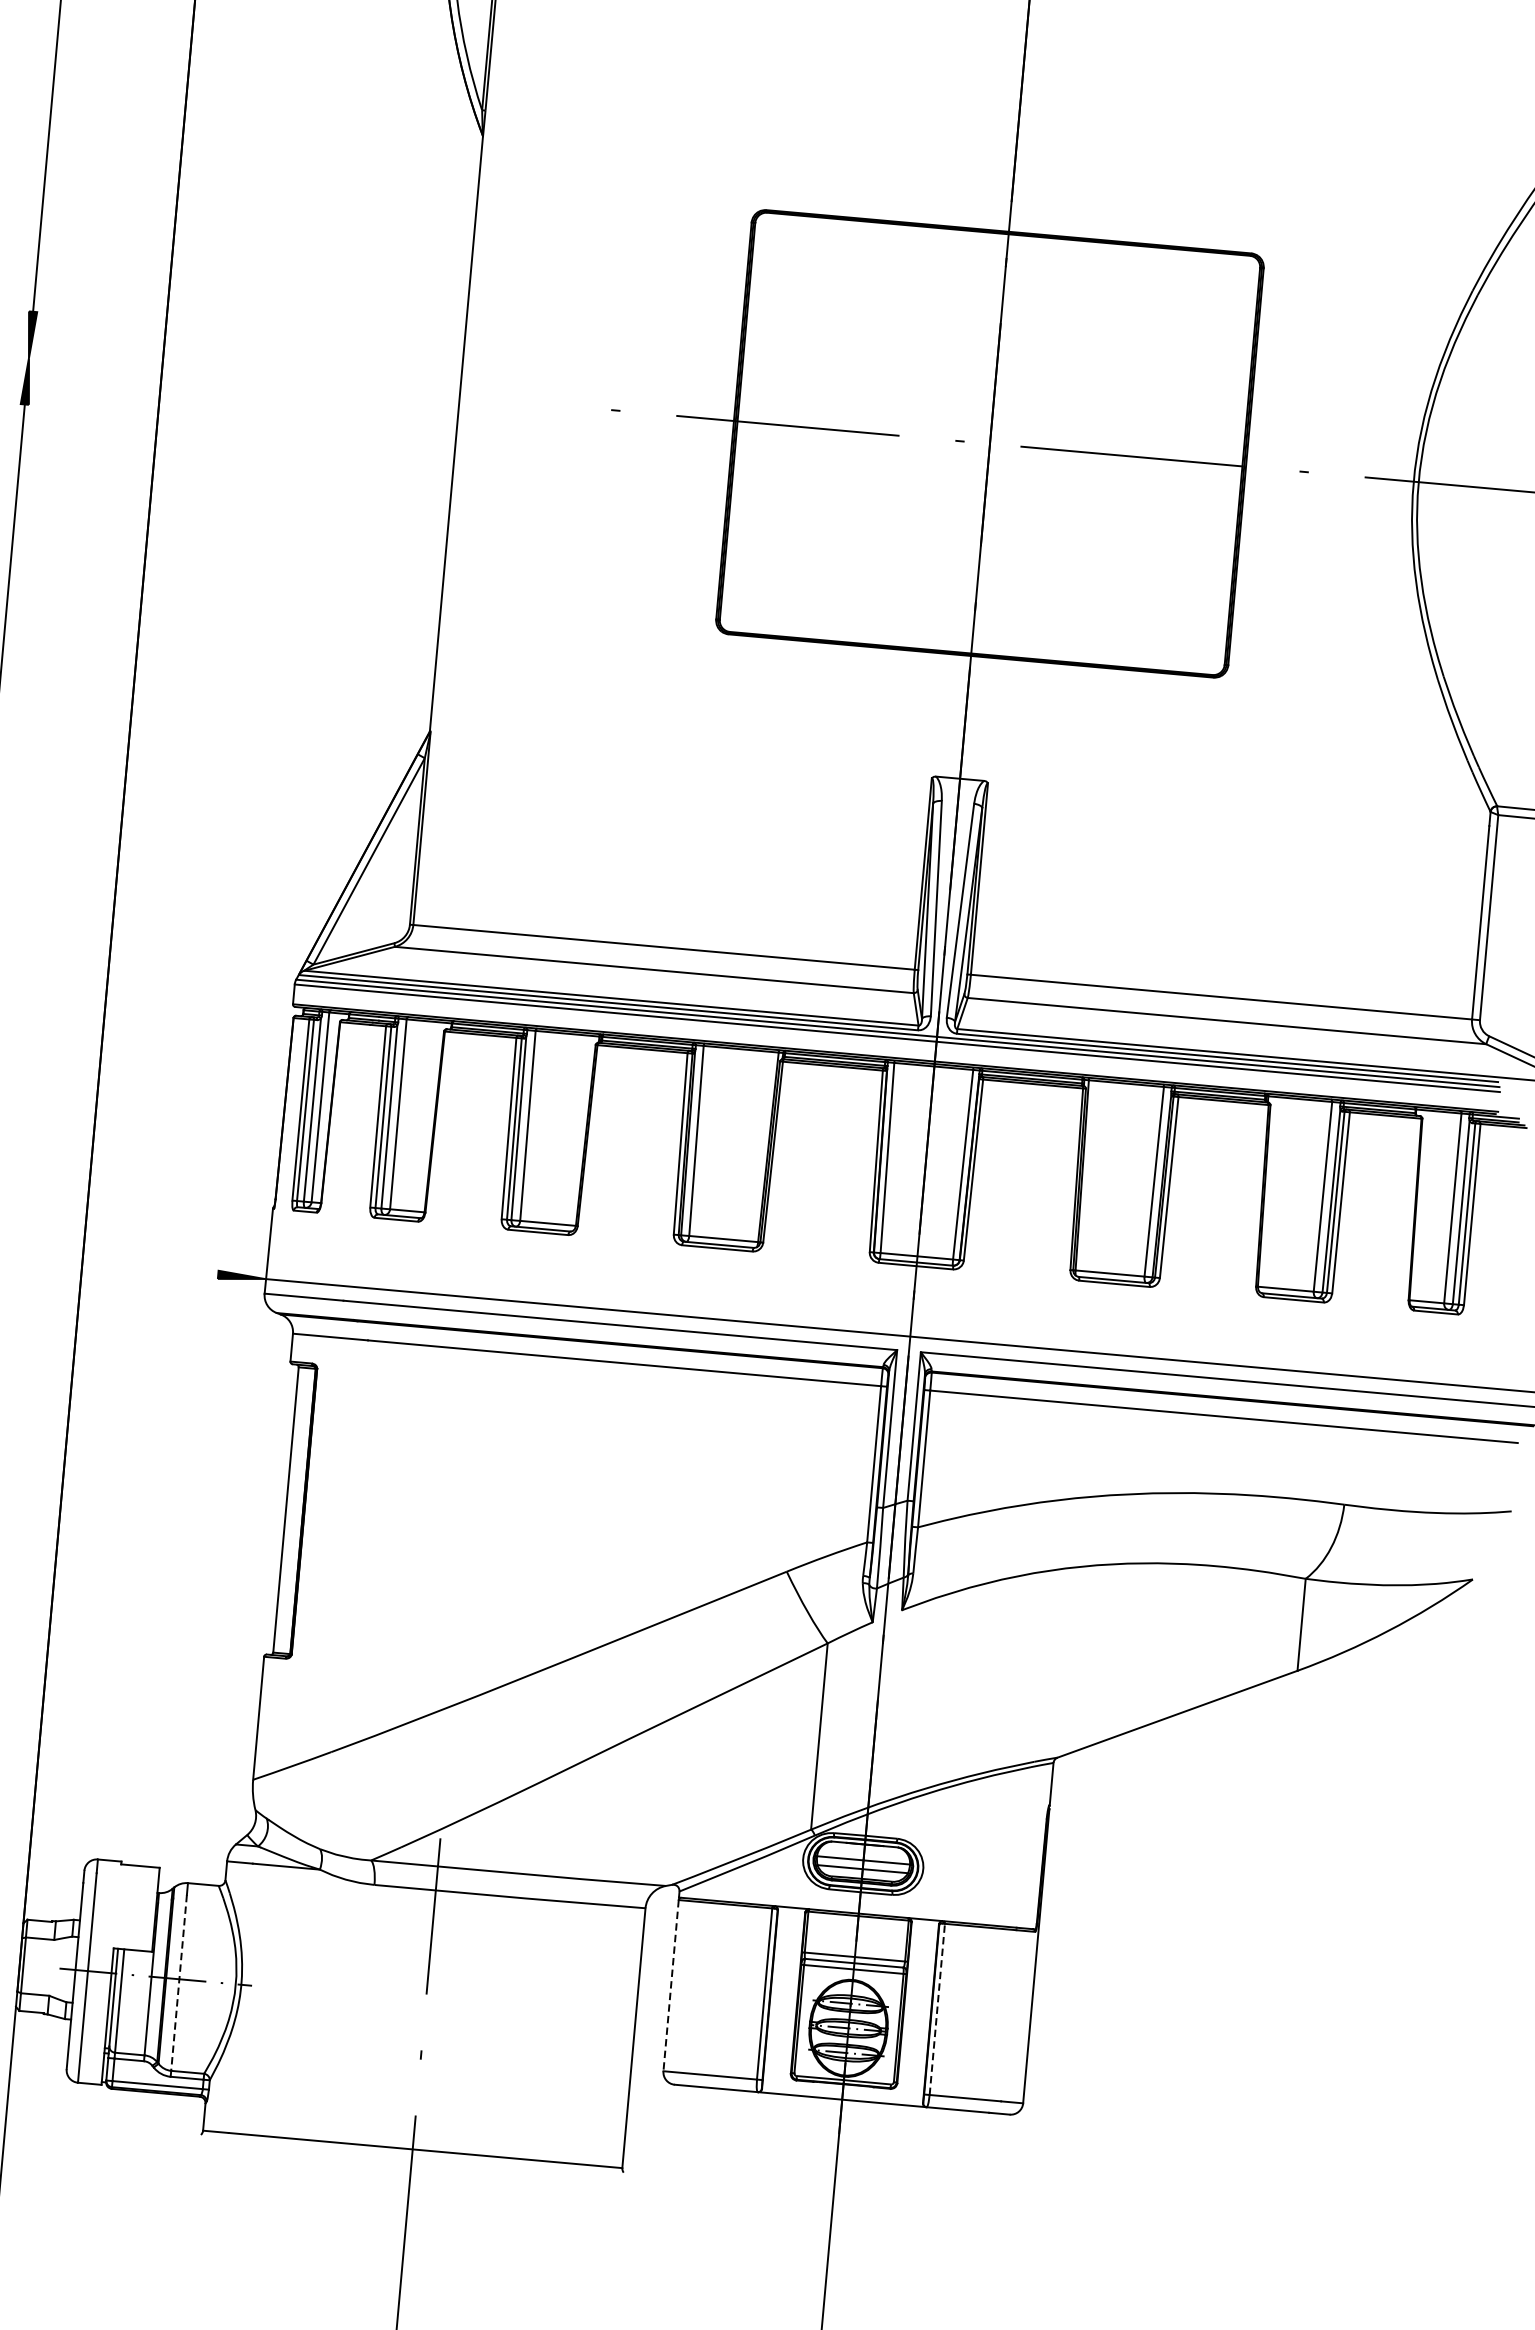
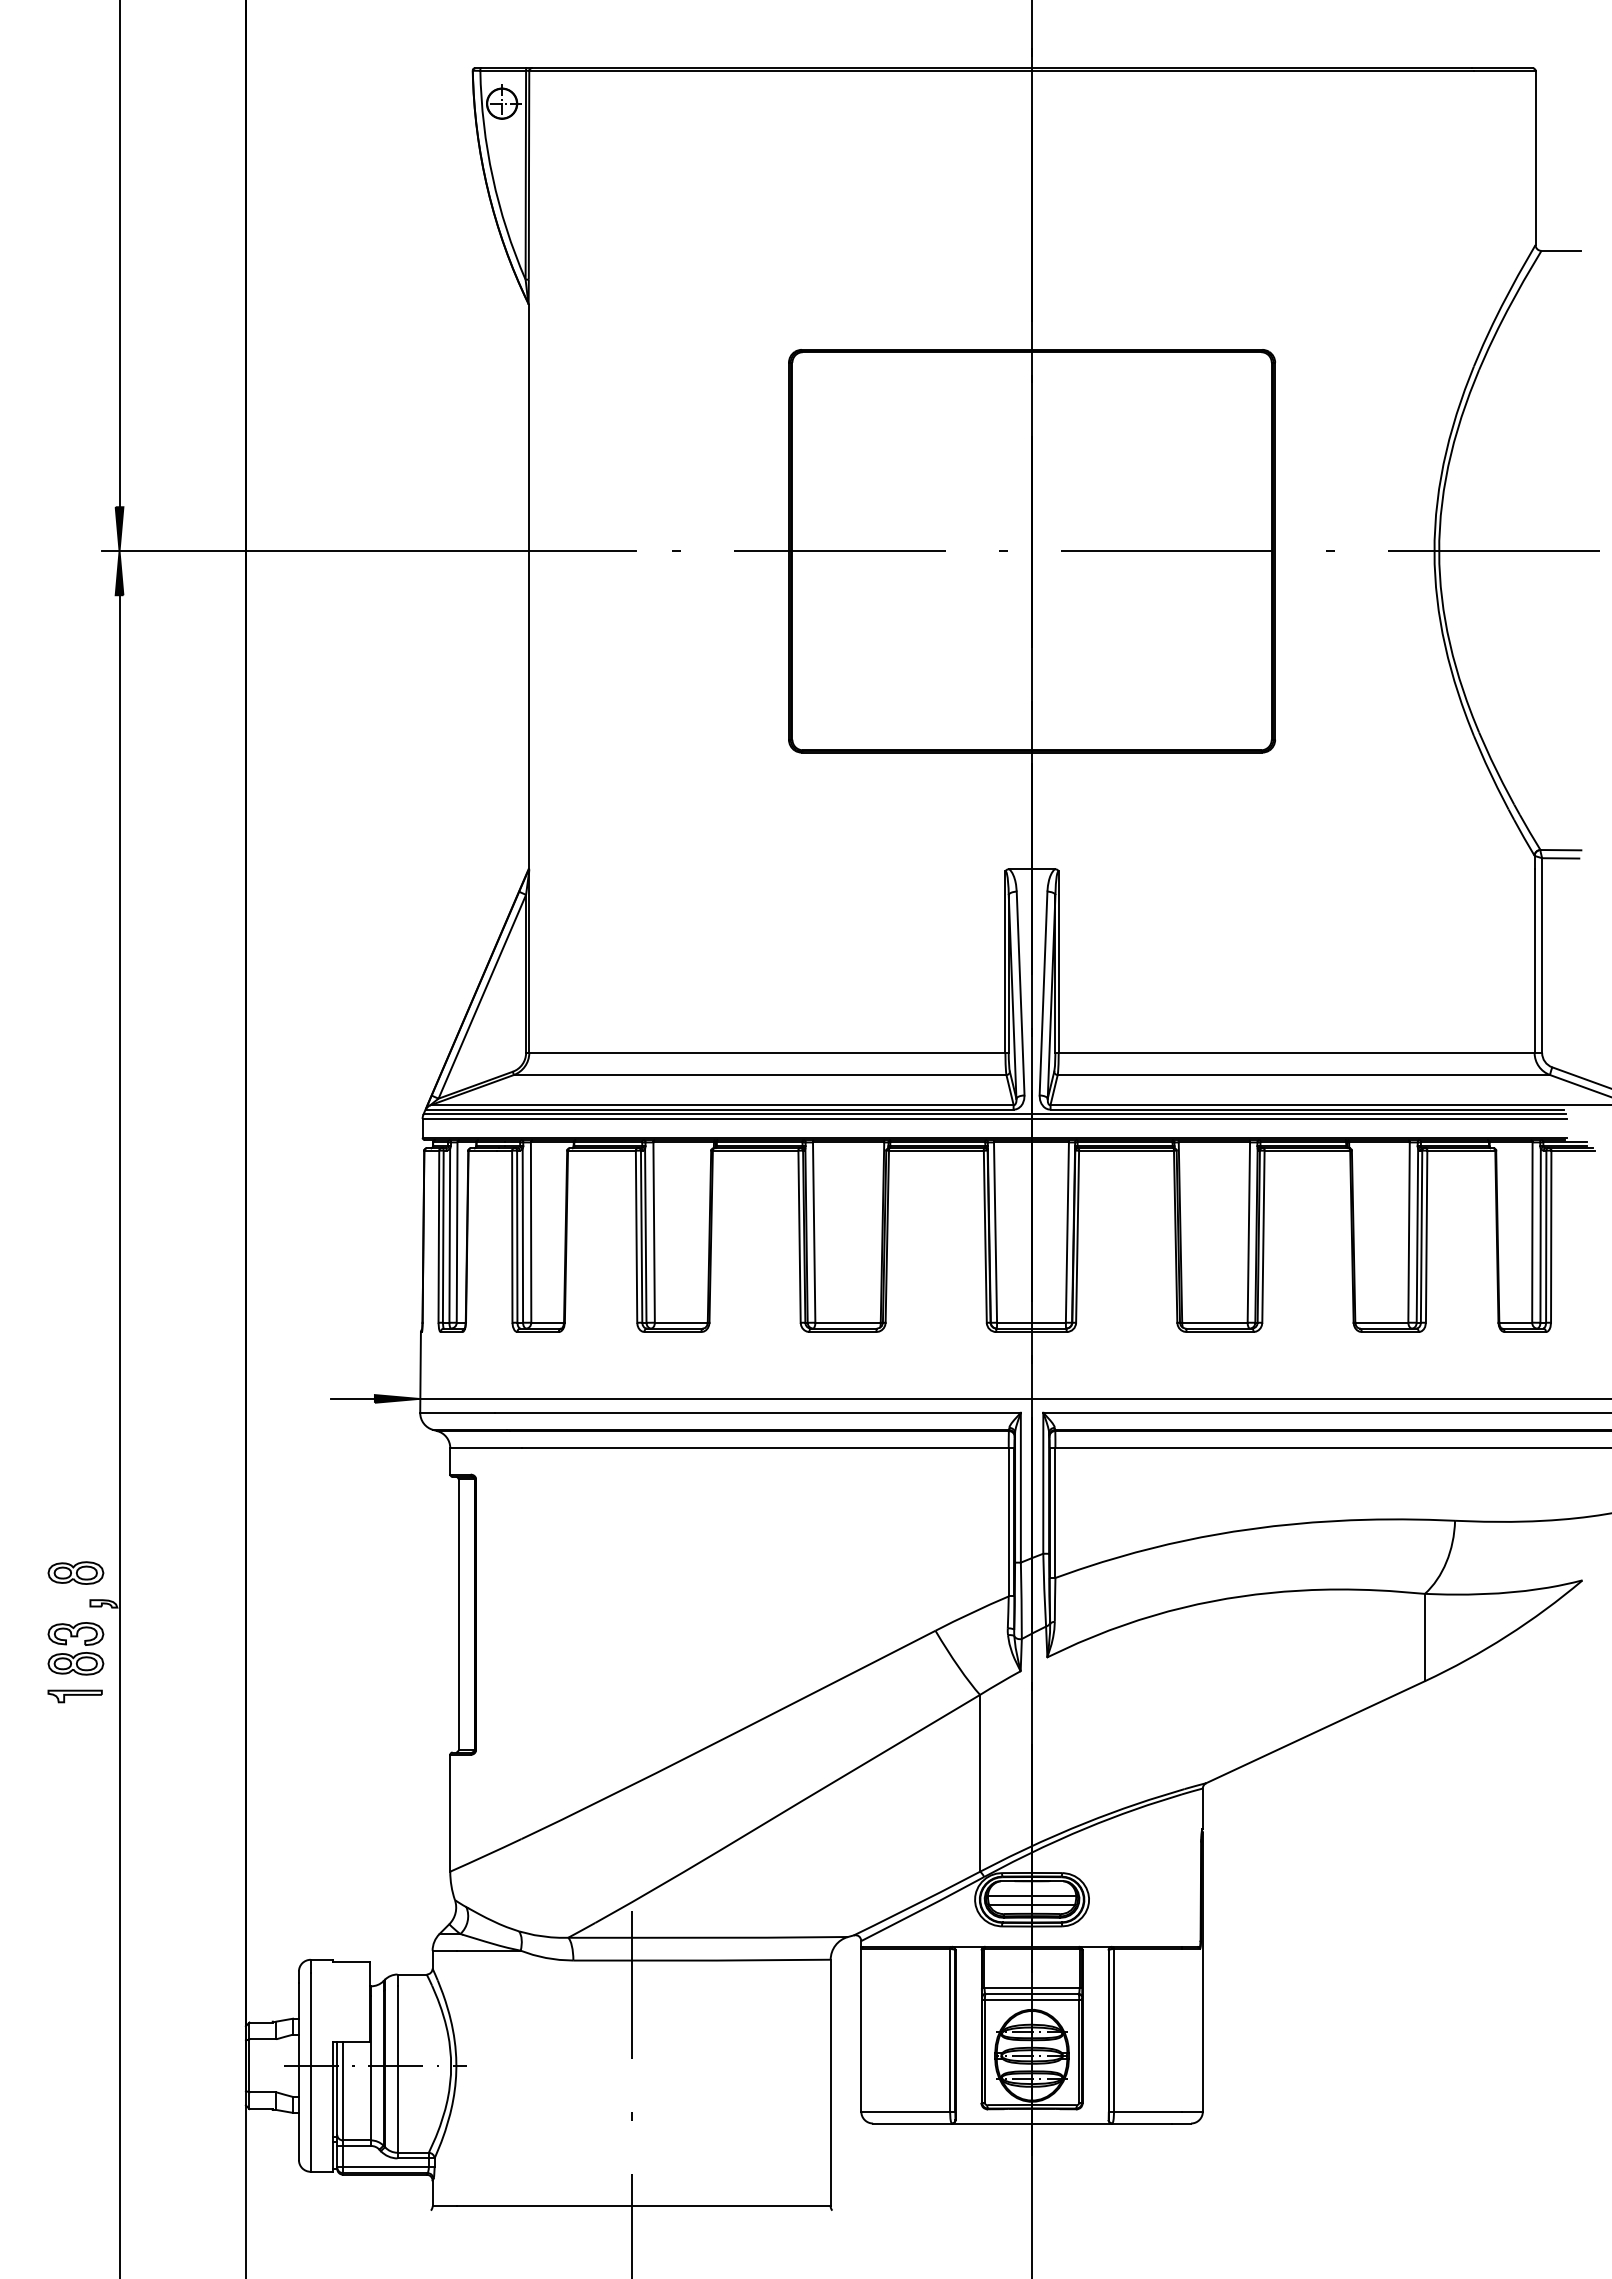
line: (291, 381) -> (368, 551), added
line: (194, 1272) -> (352, 1398), added
line: (179, 1983) -> (397, 2069), dashed -> solid
line: (671, 1985) -> (861, 2030), dashed -> solid
line: (937, 2008) -> (1114, 2029), dashed -> solid

